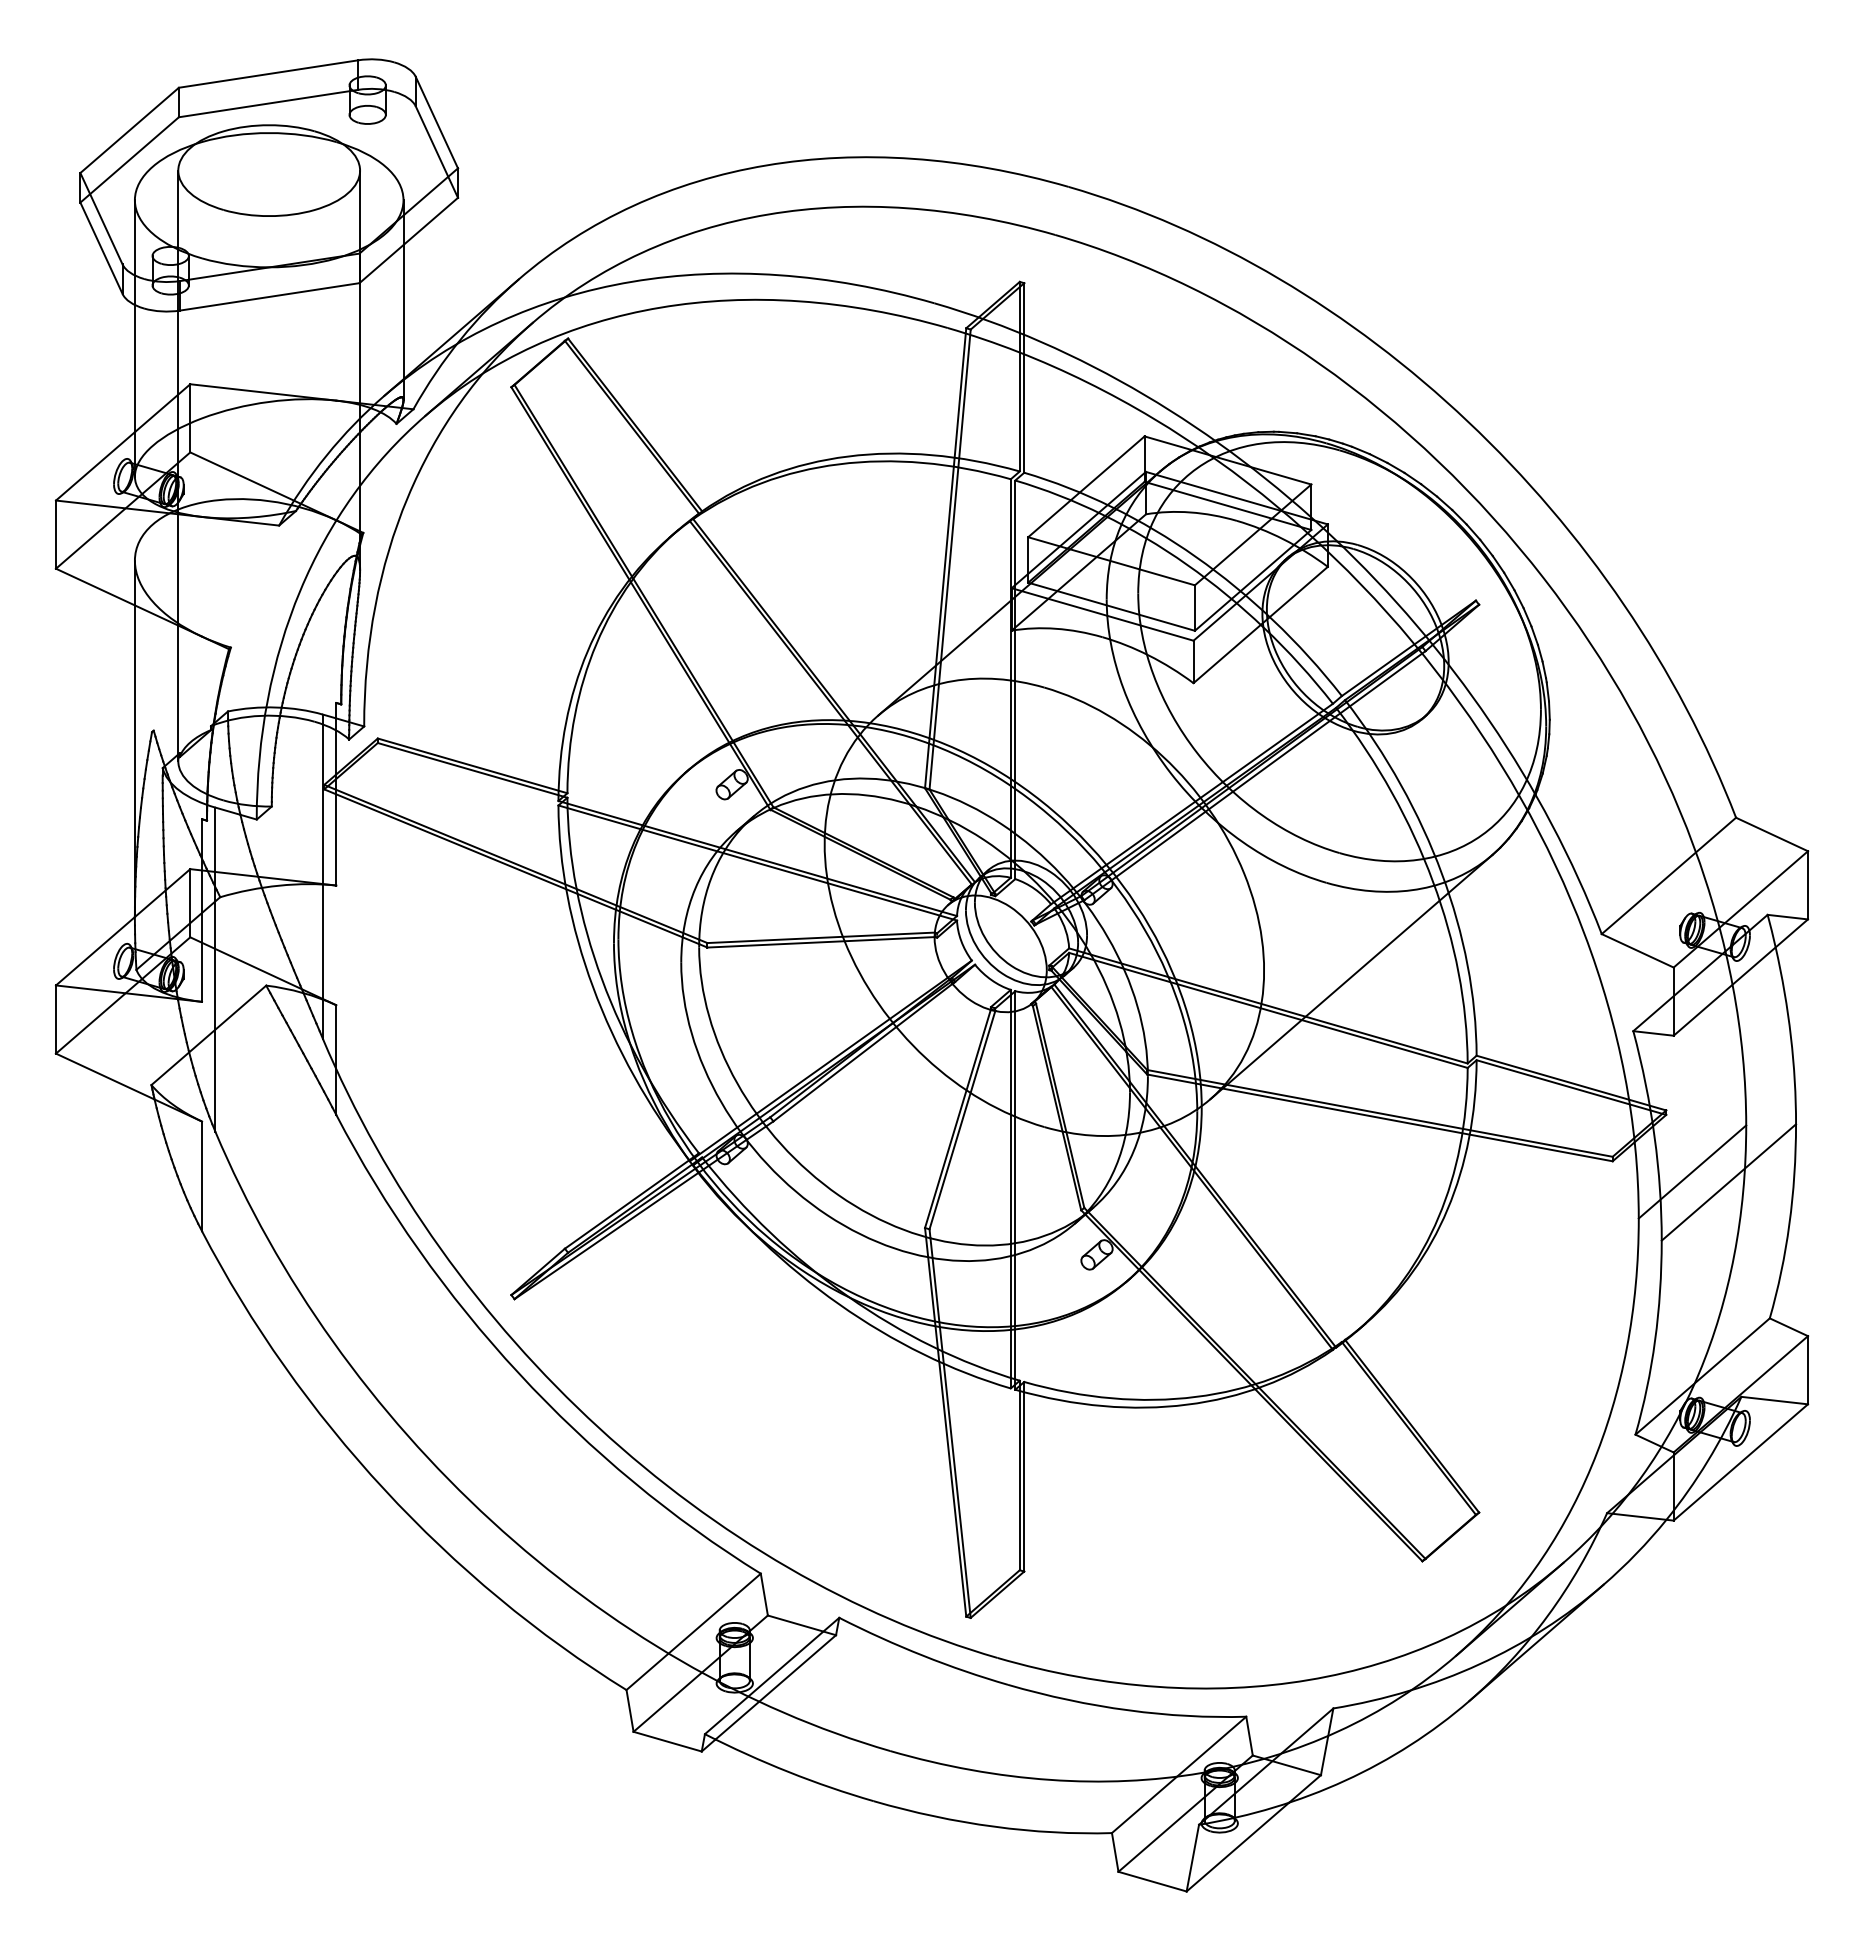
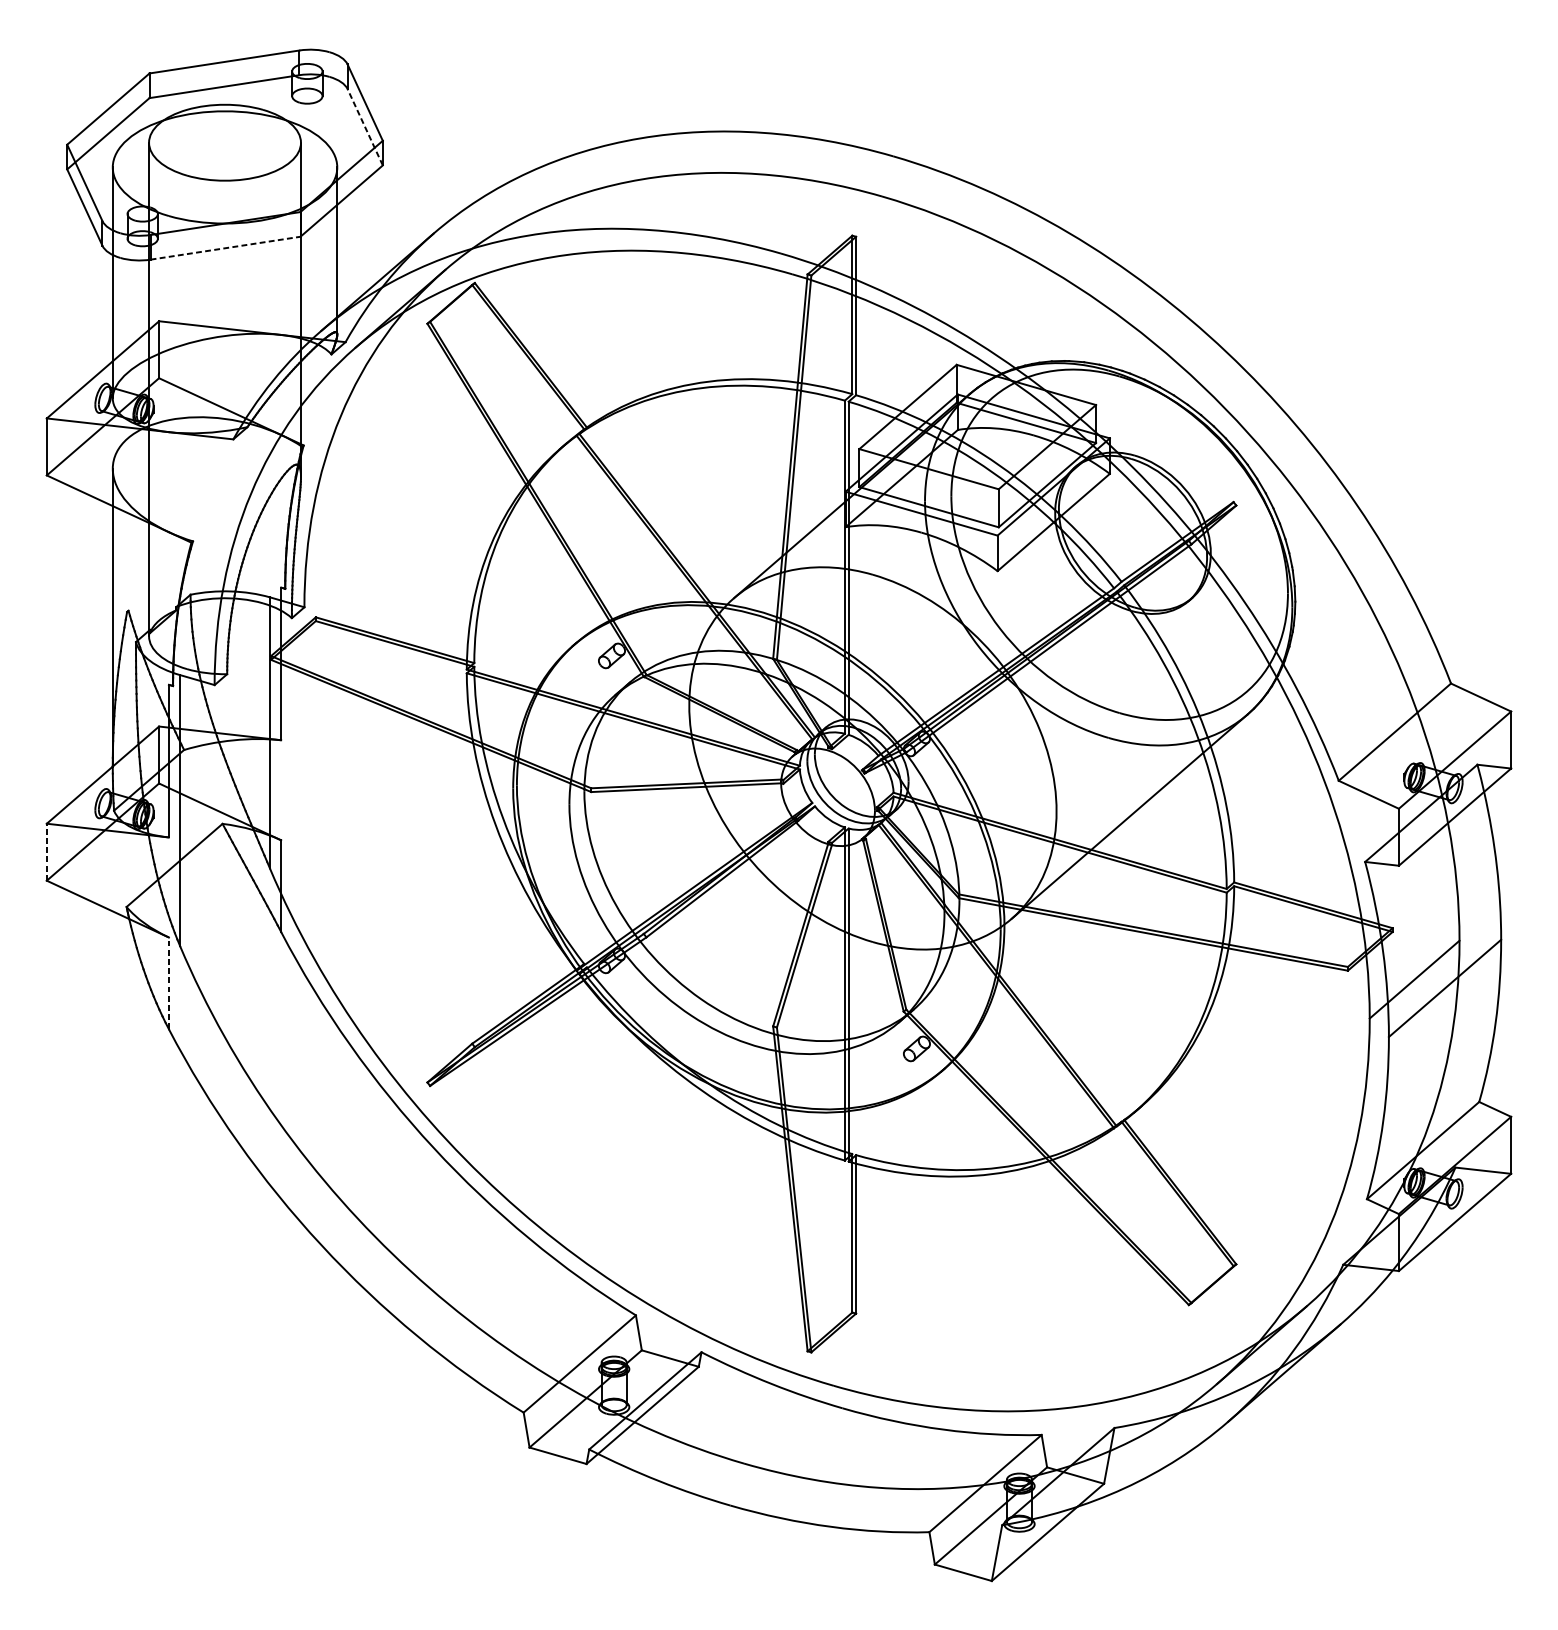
line: (436, 151) -> (364, 126), solid -> dashed
line: (269, 296) -> (225, 247), solid -> dashed
line: (56, 1019) -> (47, 852), solid -> dashed
line: (202, 1176) -> (169, 983), solid -> dashed

